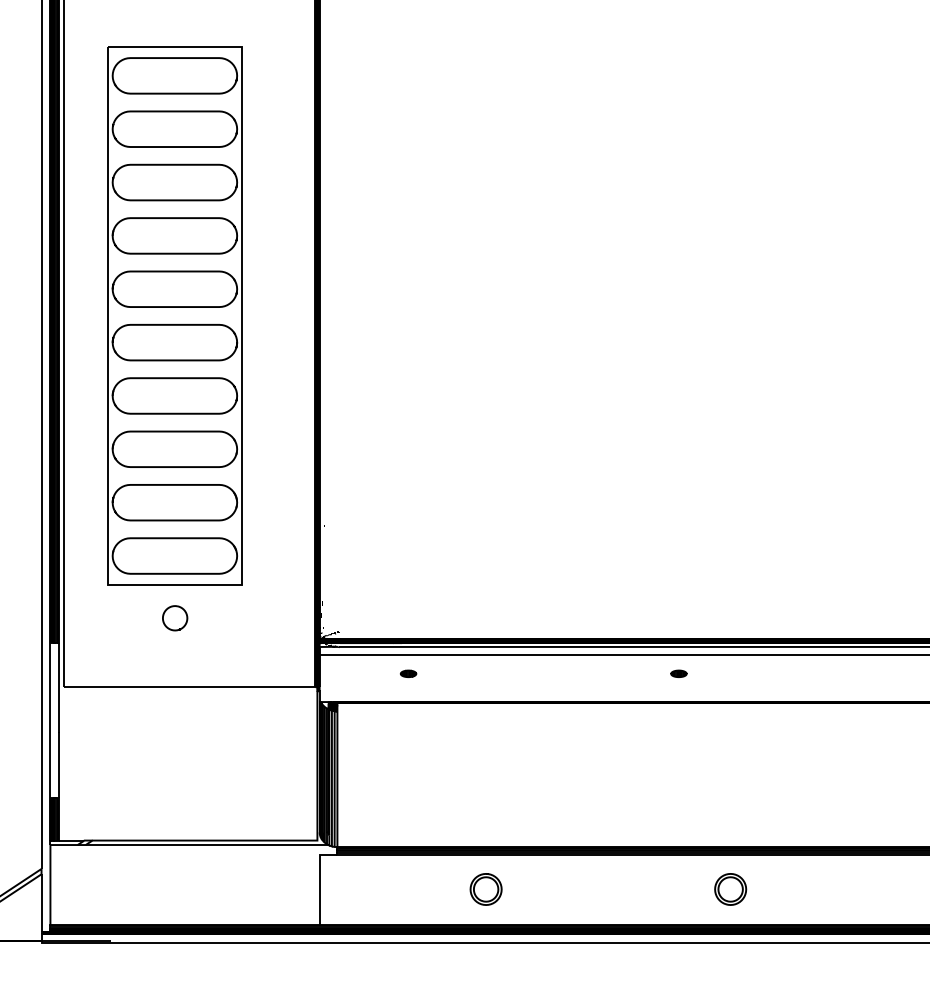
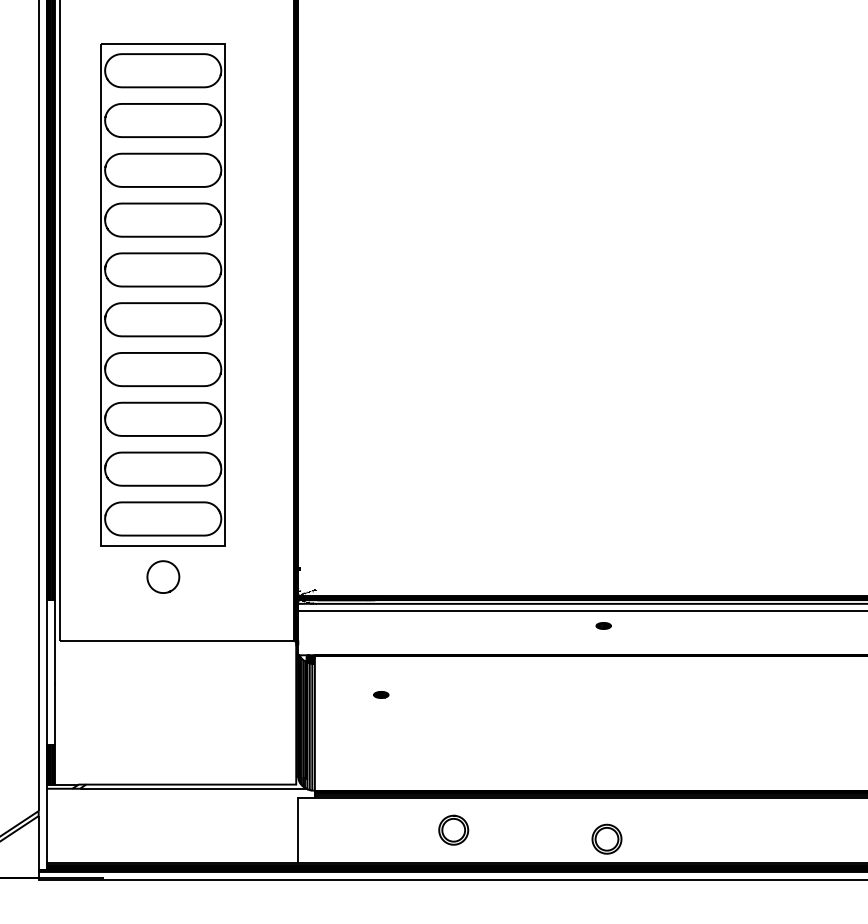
part: (175, 617) -> (163, 576), size x1.4
part: (408, 673) -> (381, 694), moved
part: (678, 673) -> (603, 625), moved
part: (730, 888) -> (606, 838), moved

